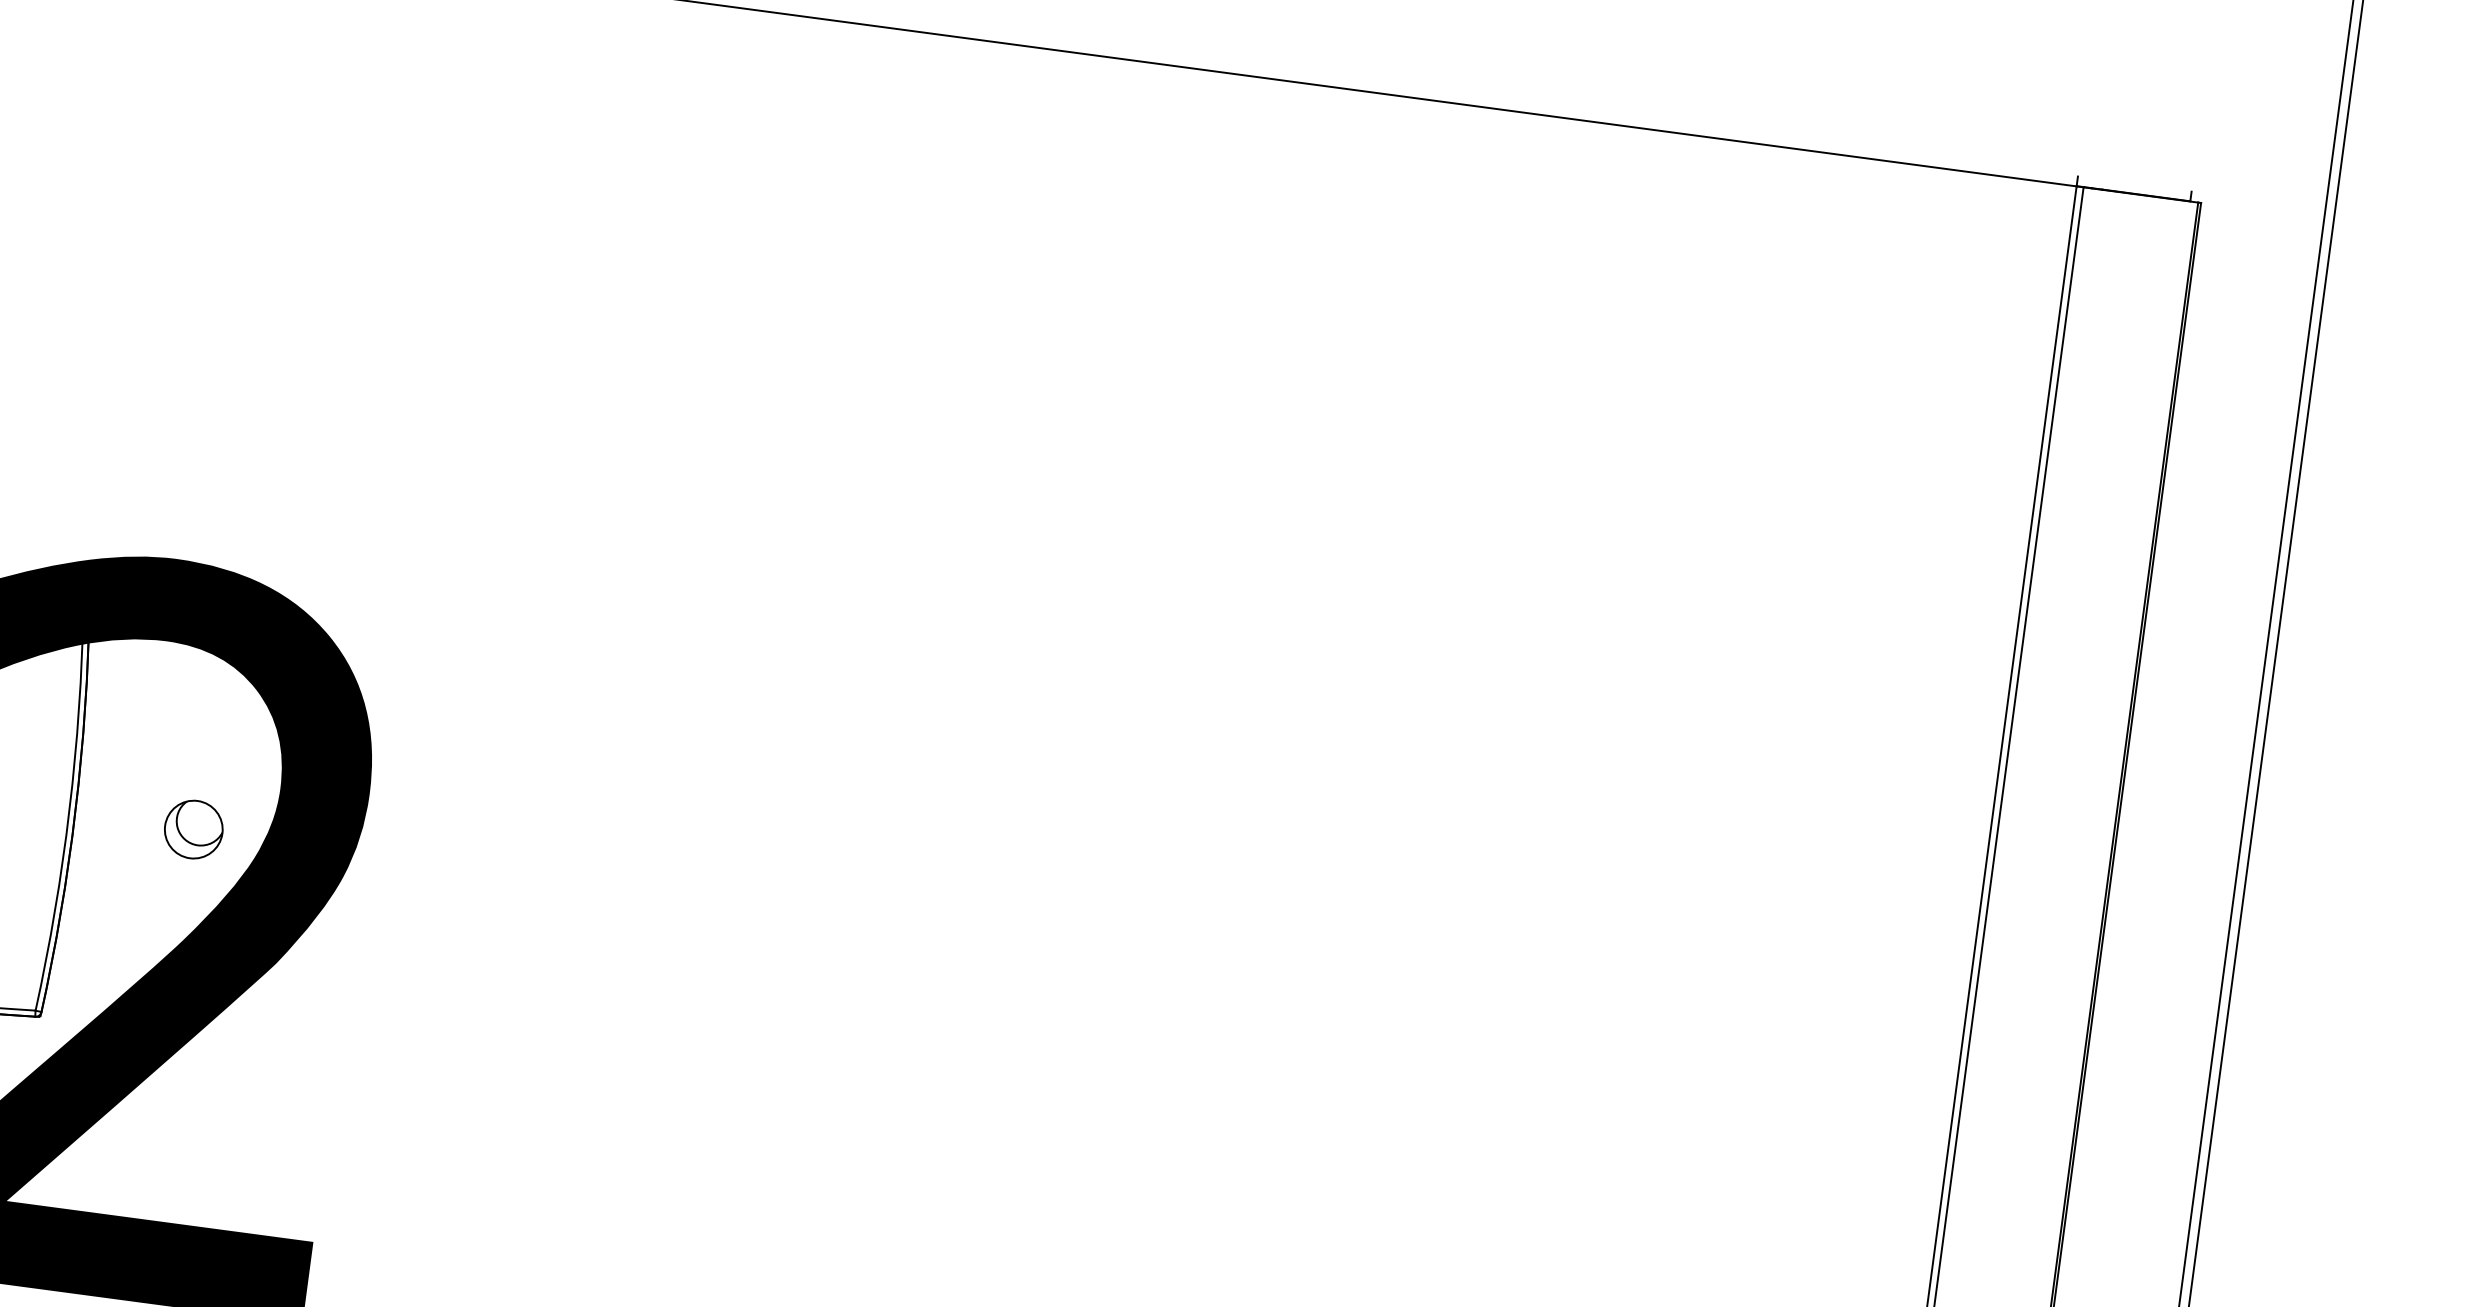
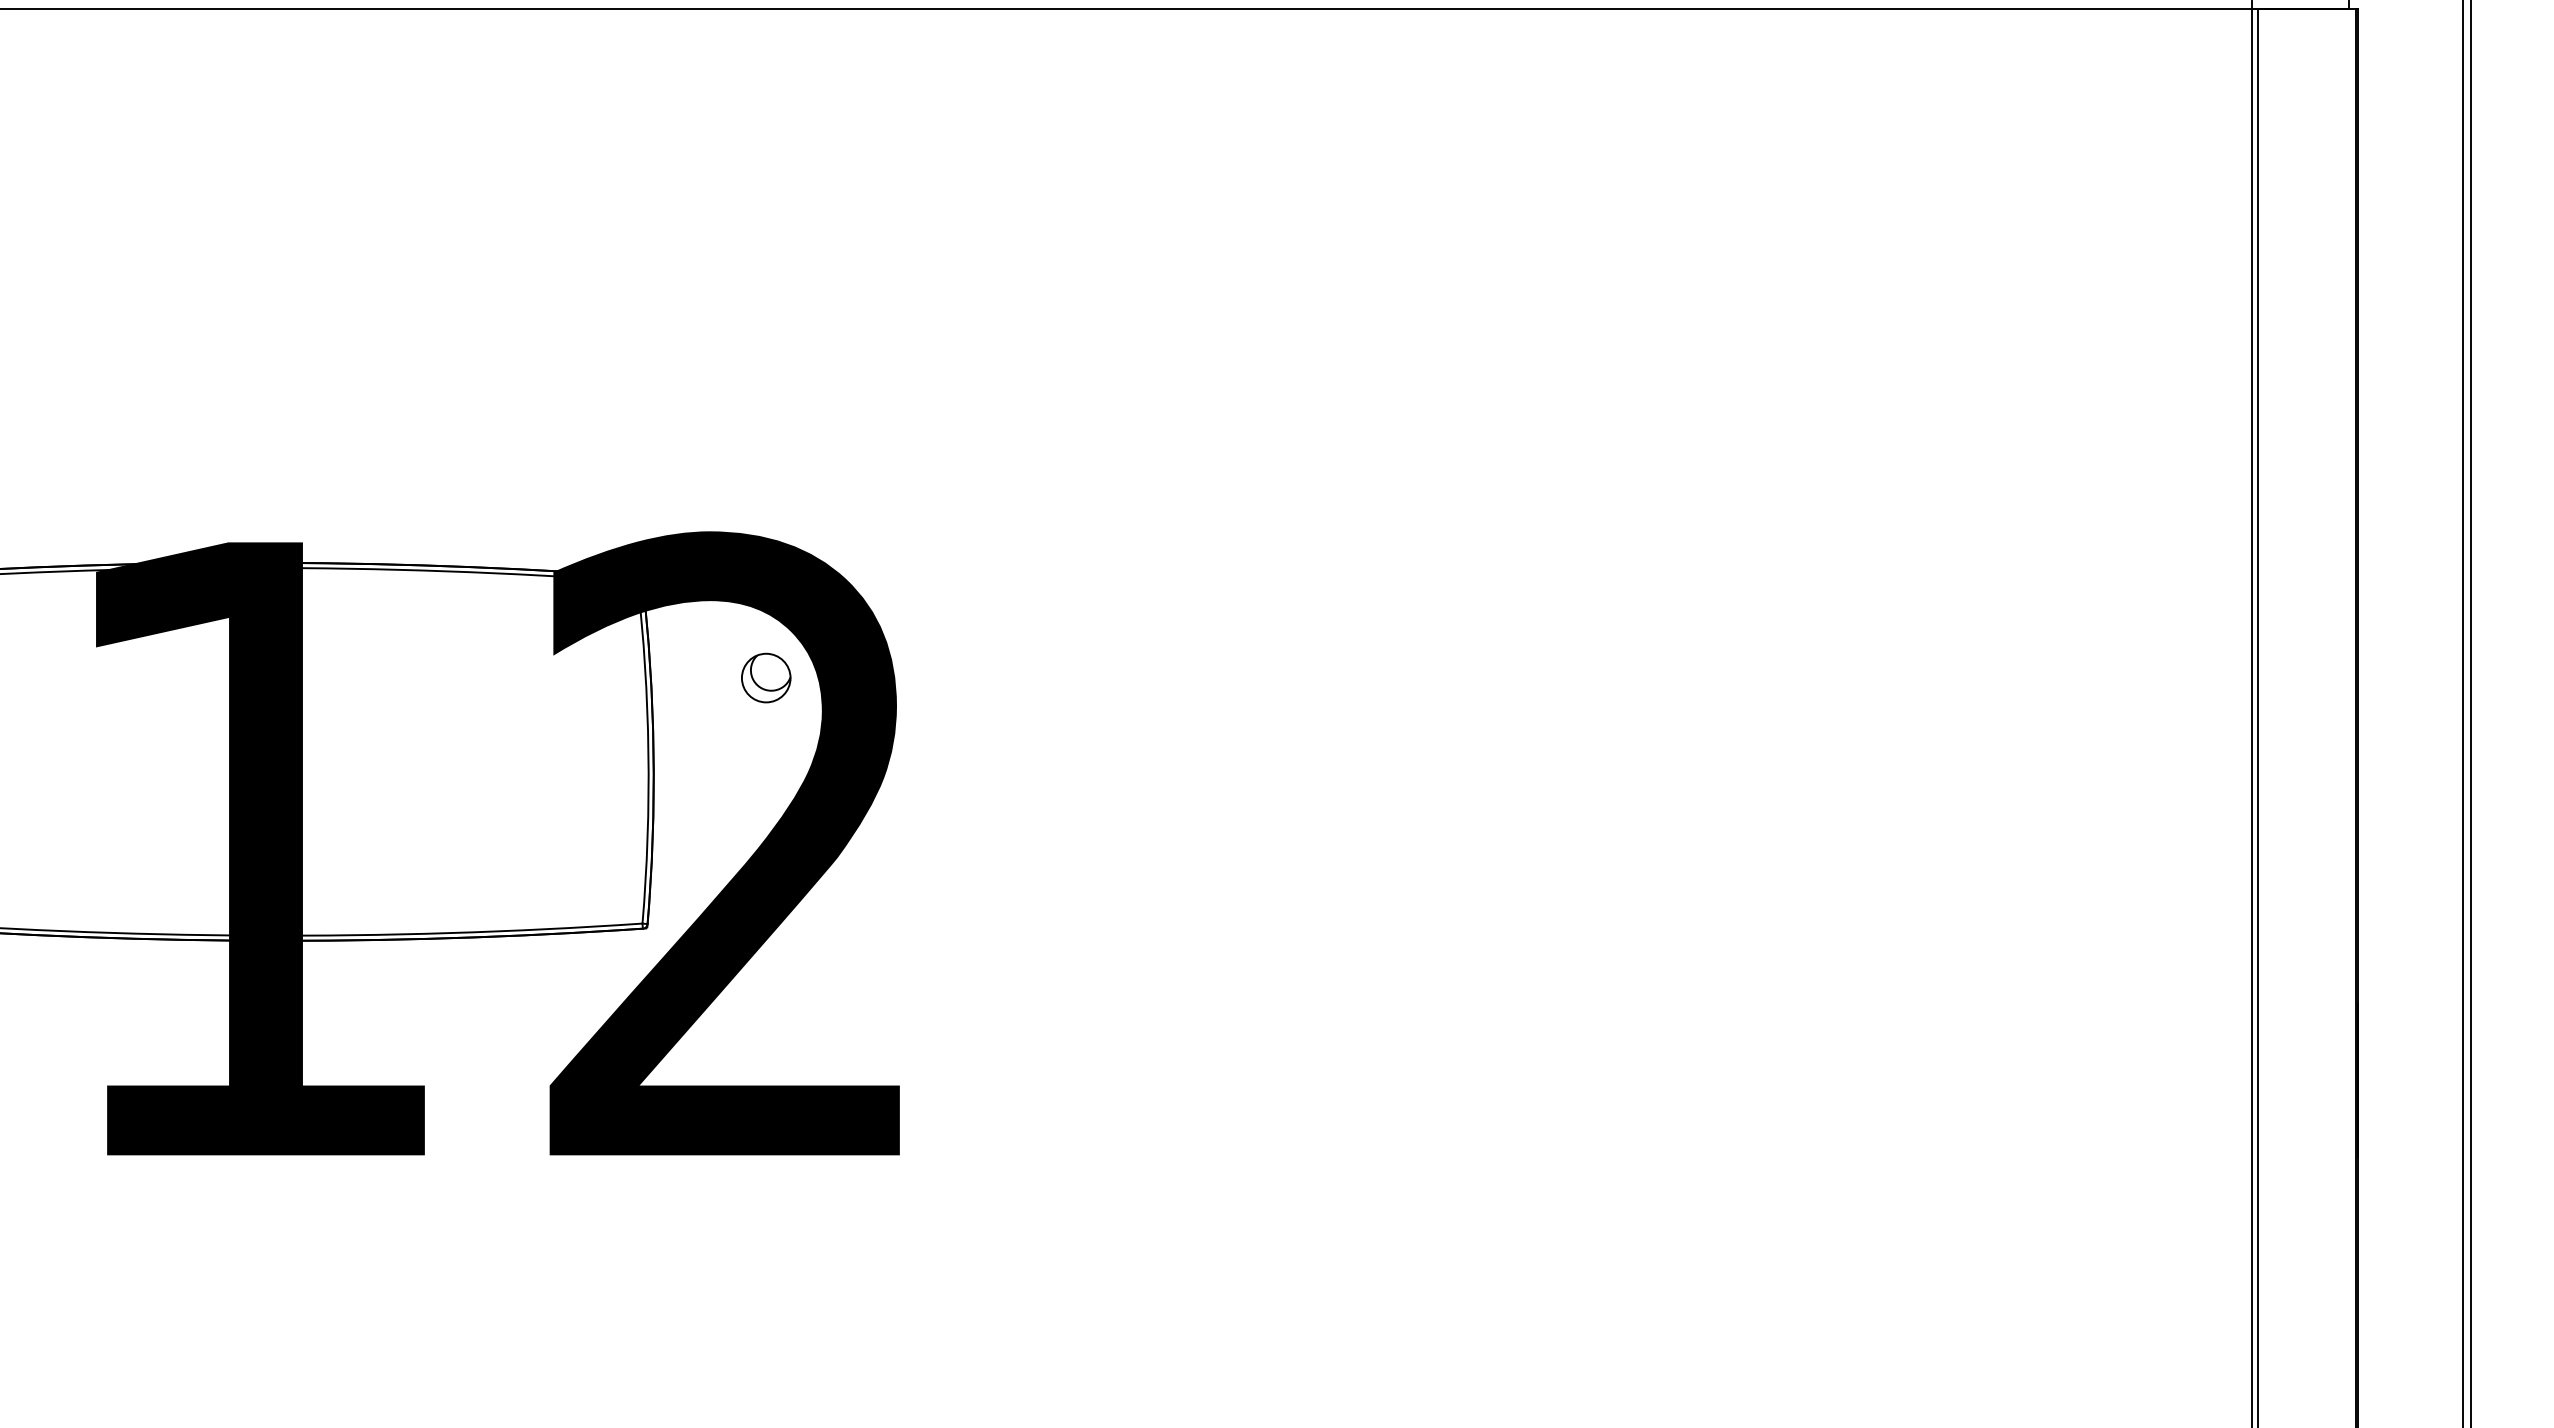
part: (194, 828) -> (766, 677), moved

